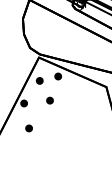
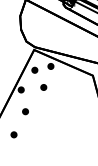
part: (15, 154) -> (13, 134), added

